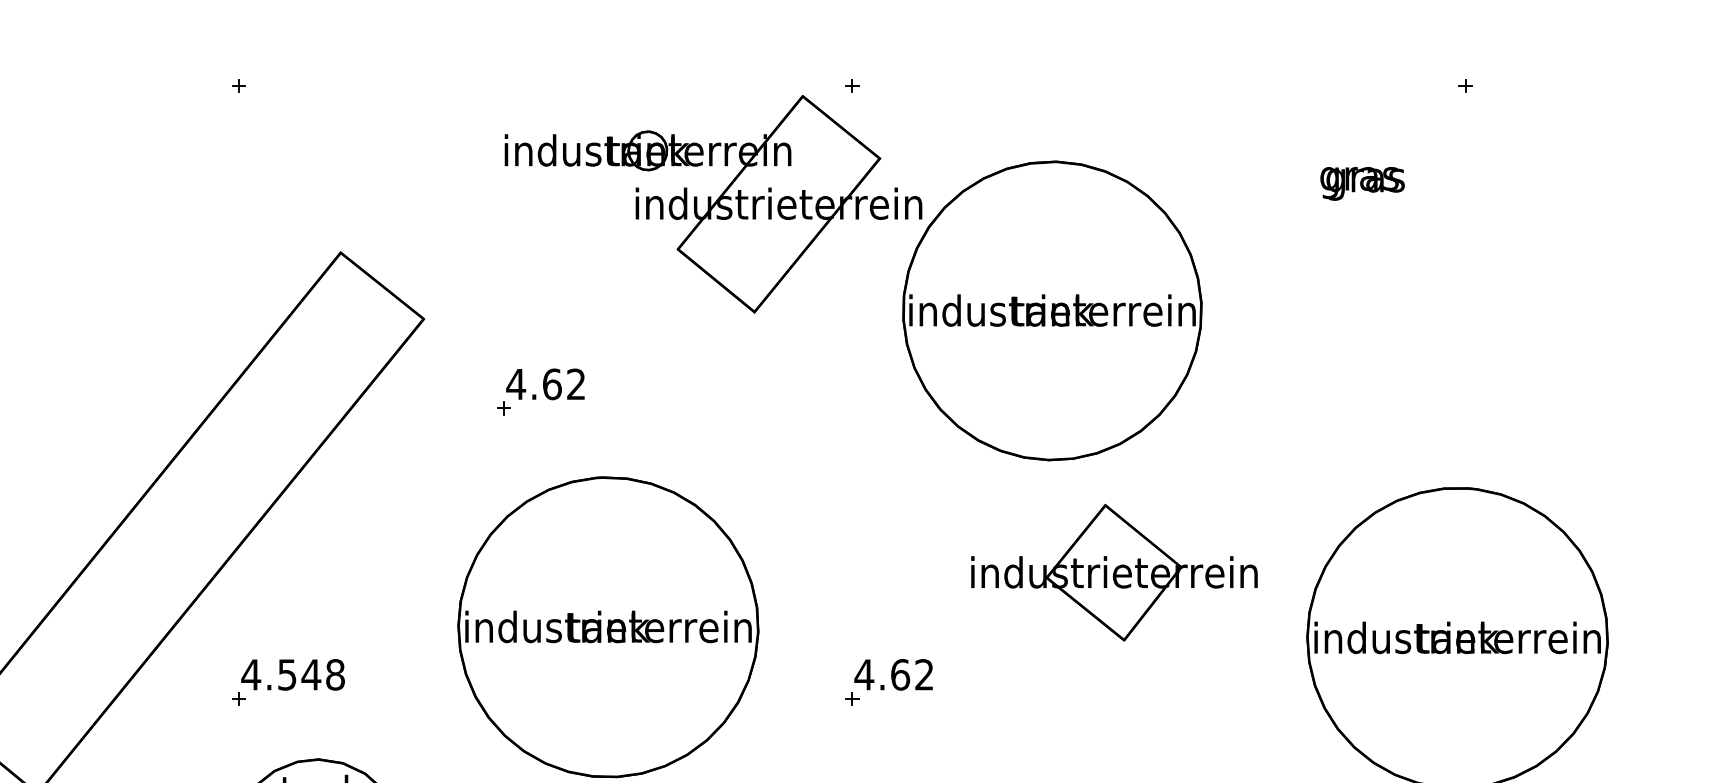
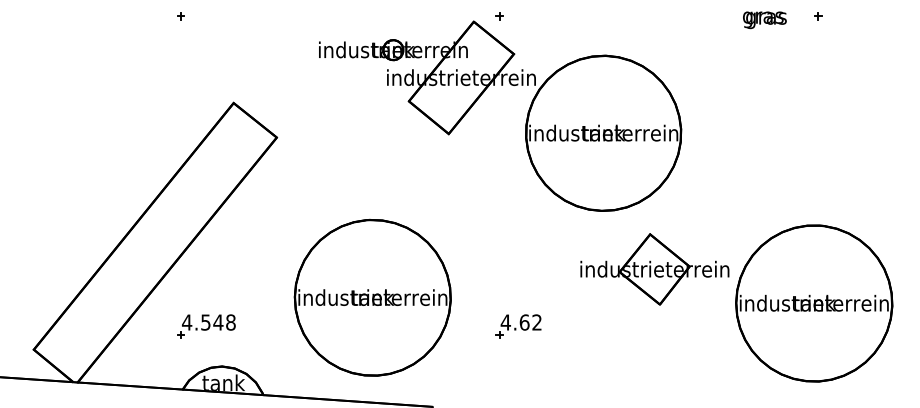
text: (1361, 184) -> (764, 20), moved
part: (540, 392) -> (337, 175), removed
part: (1113, 572) -> (654, 269), moved

